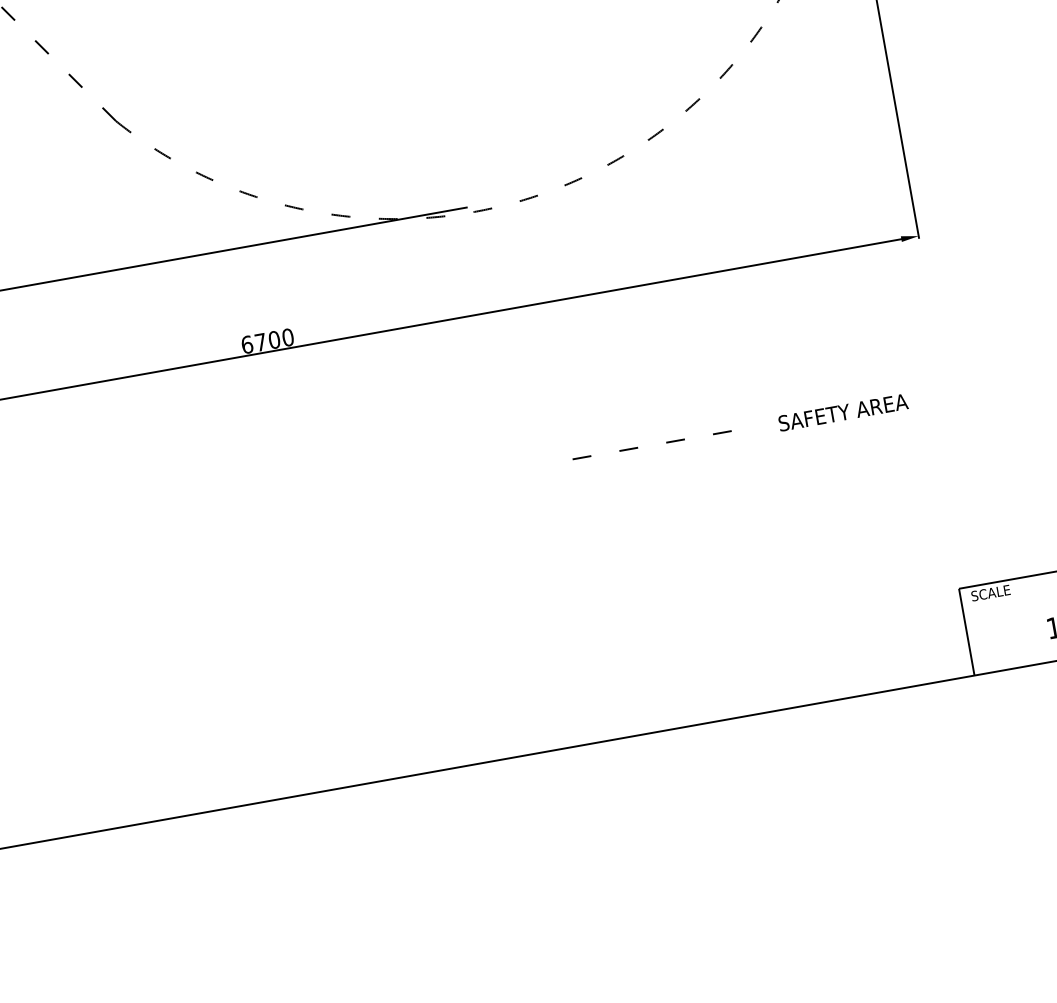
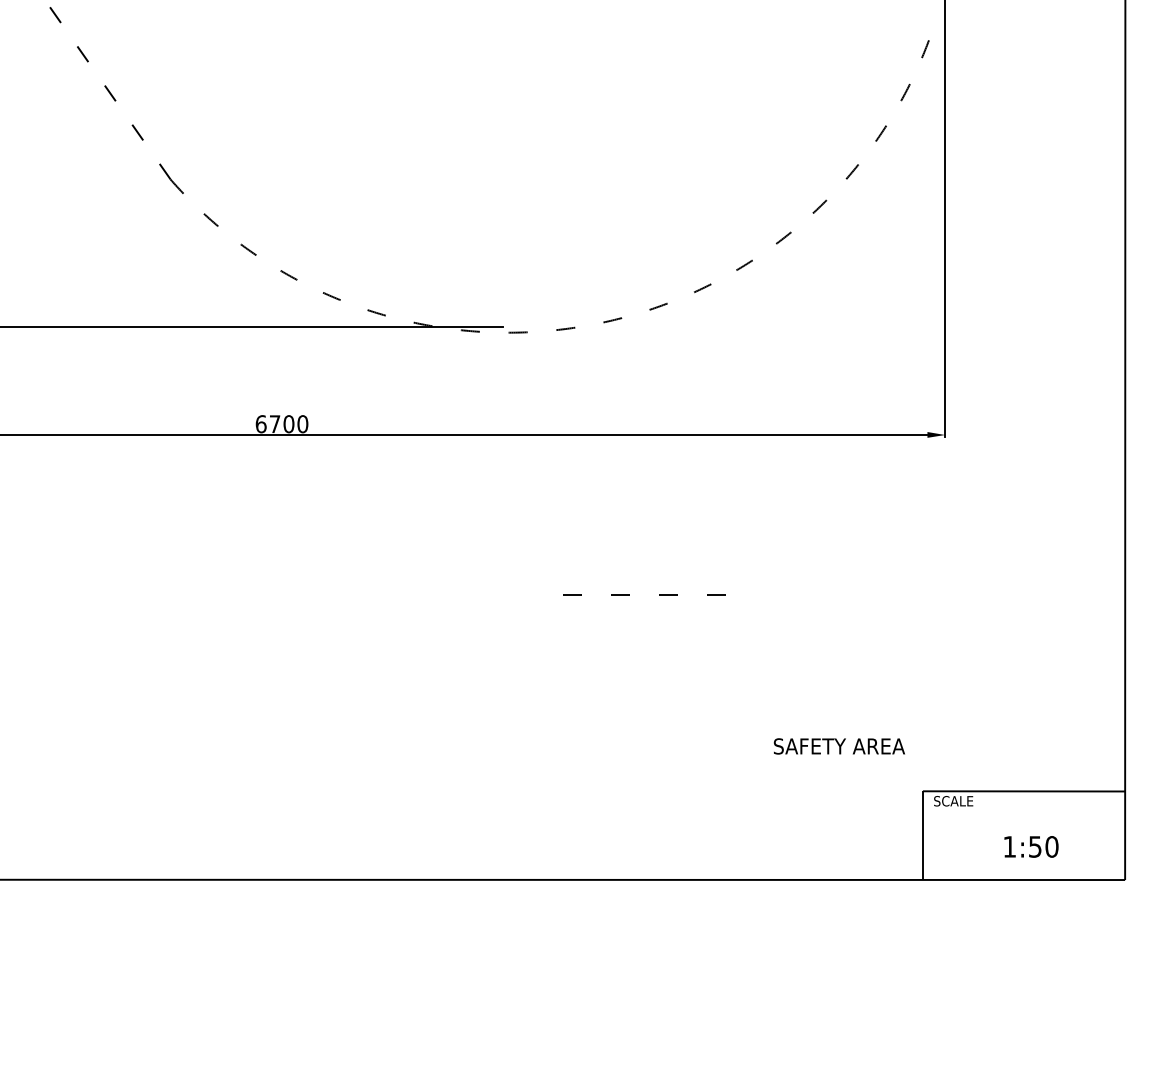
text: (842, 412) -> (838, 746), moved

